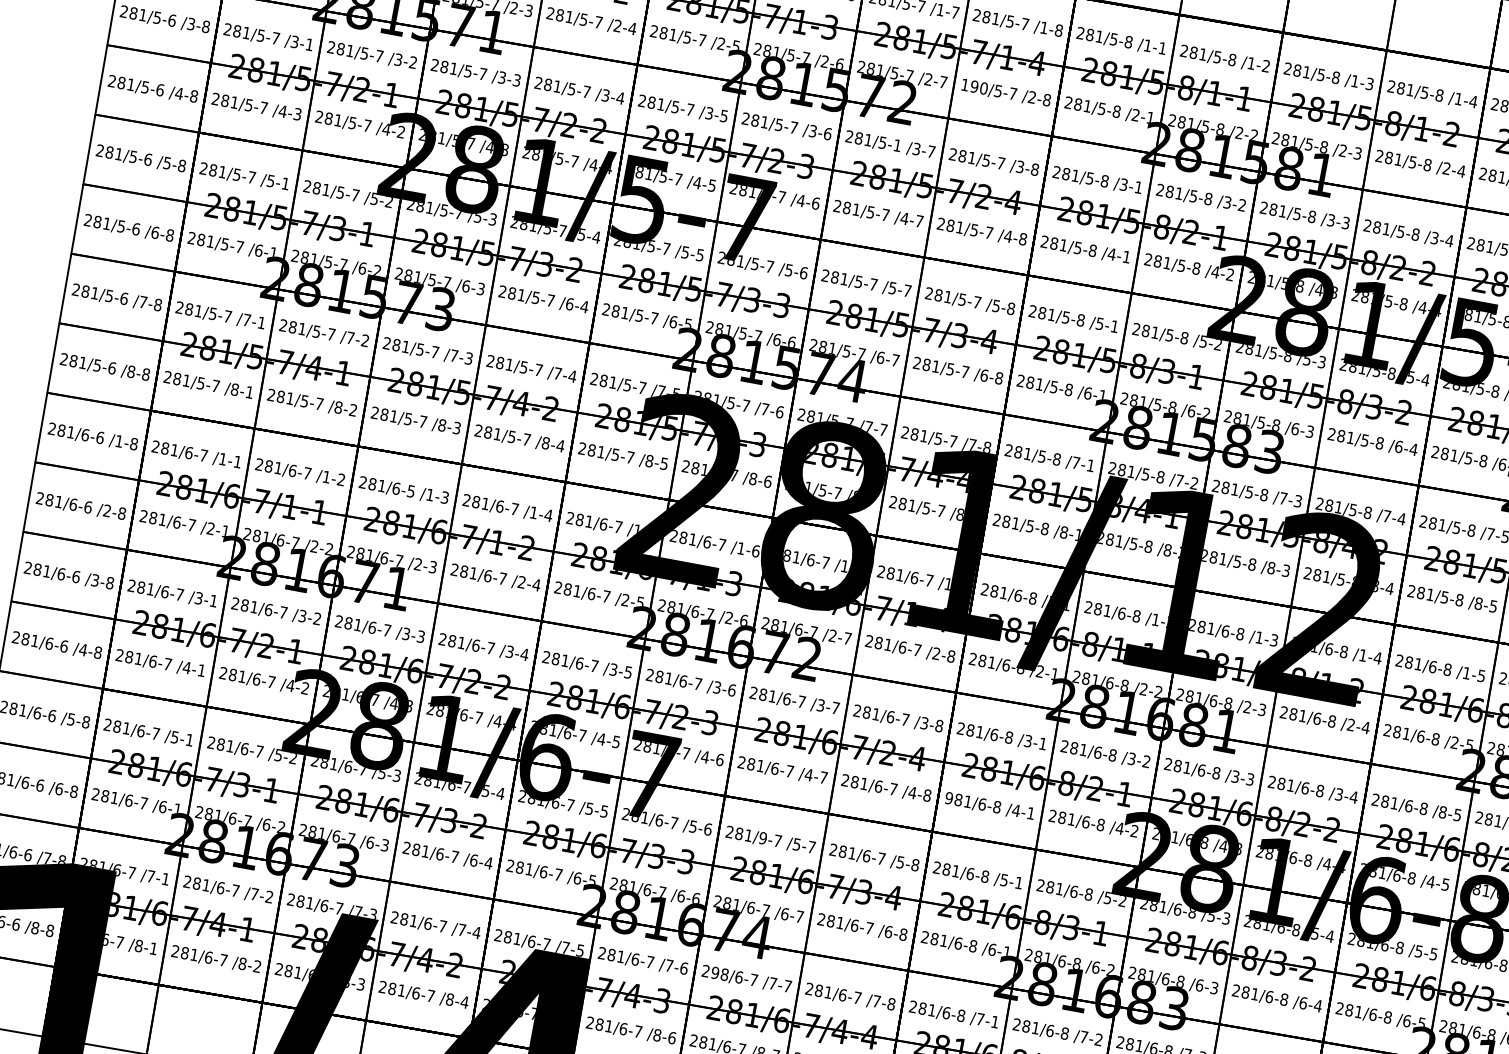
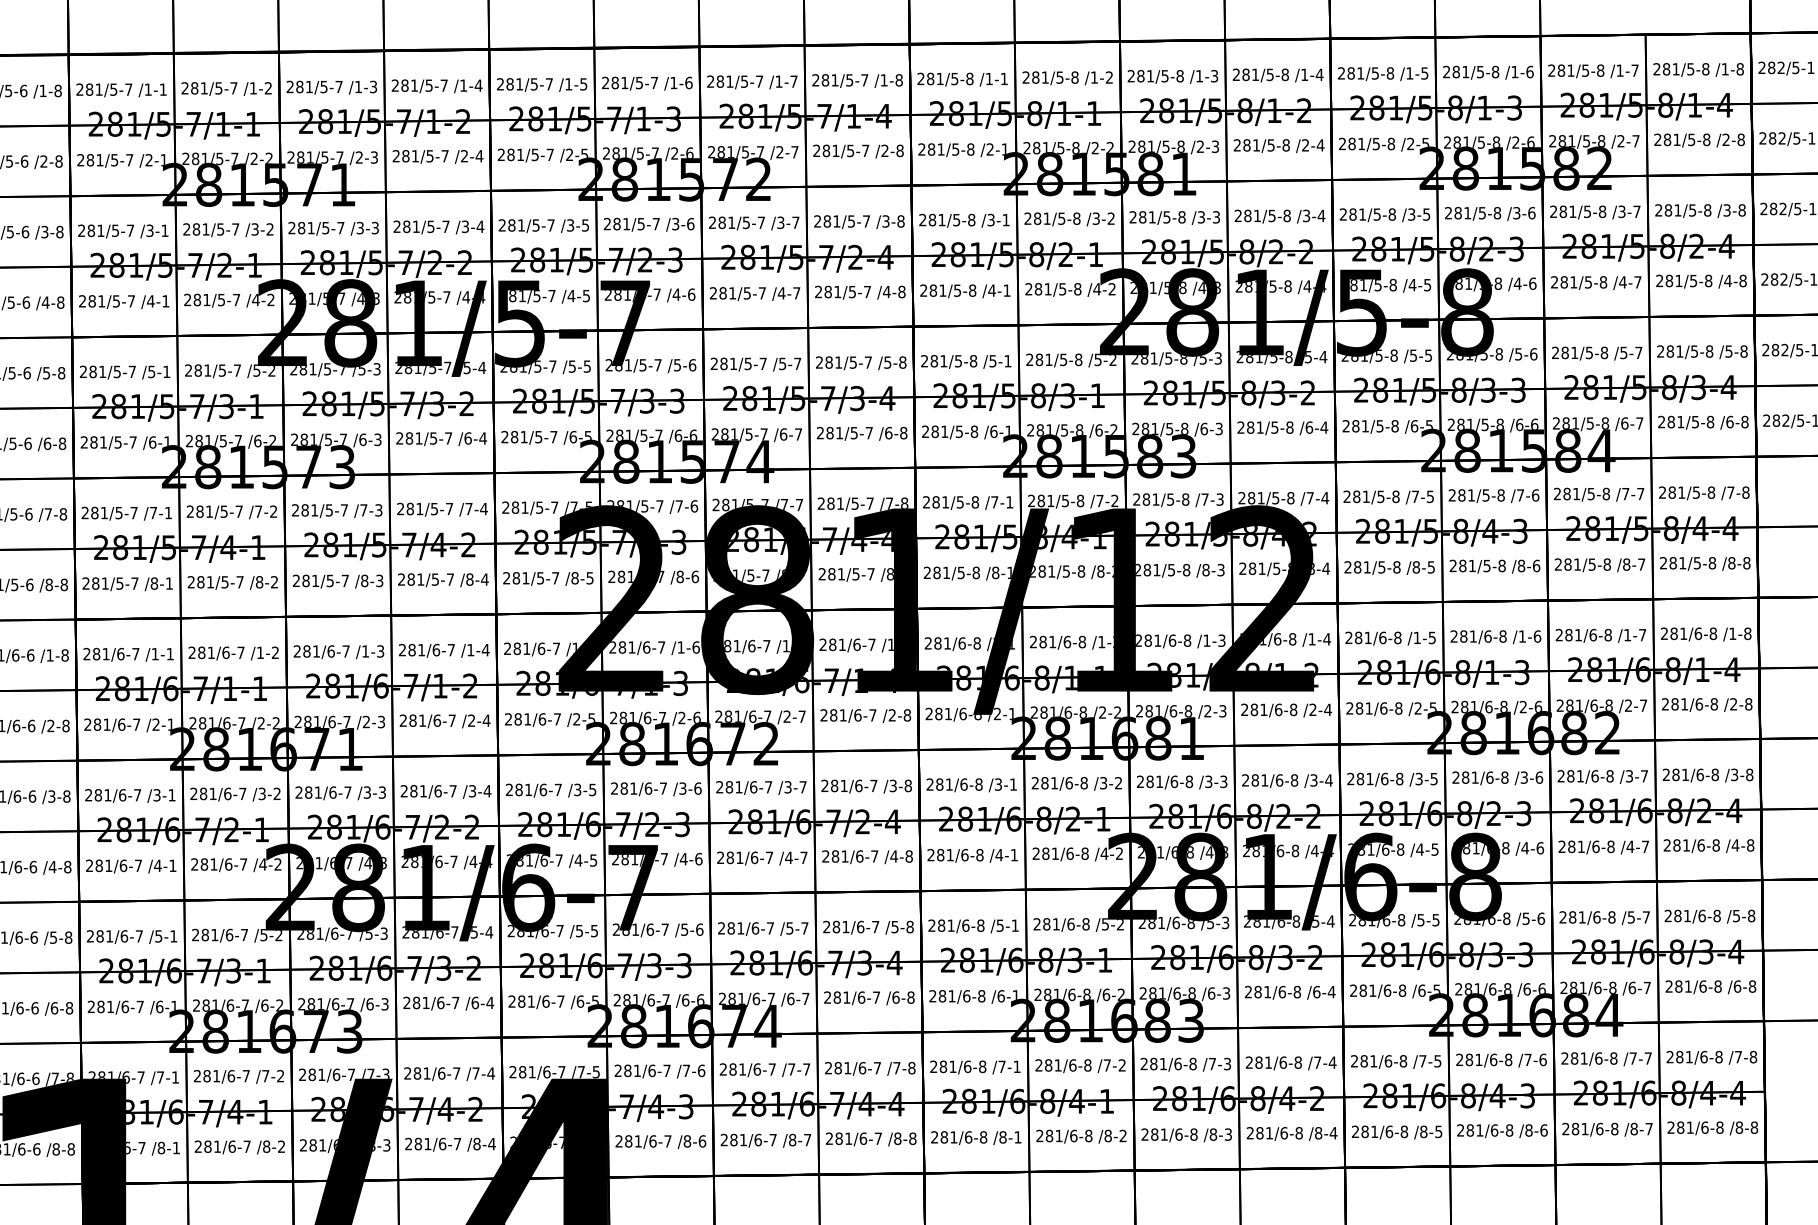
text: (974, 86) -> (826, 150), 190/5-7 -> 281/5-7
text: (297, 114) -> (165, 301), /4-3 -> /4-1
text: (897, 145) -> (761, 222), 281/5-1 -> 281/5-7
text: (410, 491) -> (345, 651), 281/6-5 -> 281/6-7
text: (948, 798) -> (930, 855), 981/6-8 -> 281/6-8
text: (1442, 811) -> (1418, 778), /8-5 -> /3-5
text: (763, 838) -> (755, 928), 281/9-7 -> 281/6-7
text: (719, 973) -> (737, 1069), 298/6-7 -> 281/6-7

